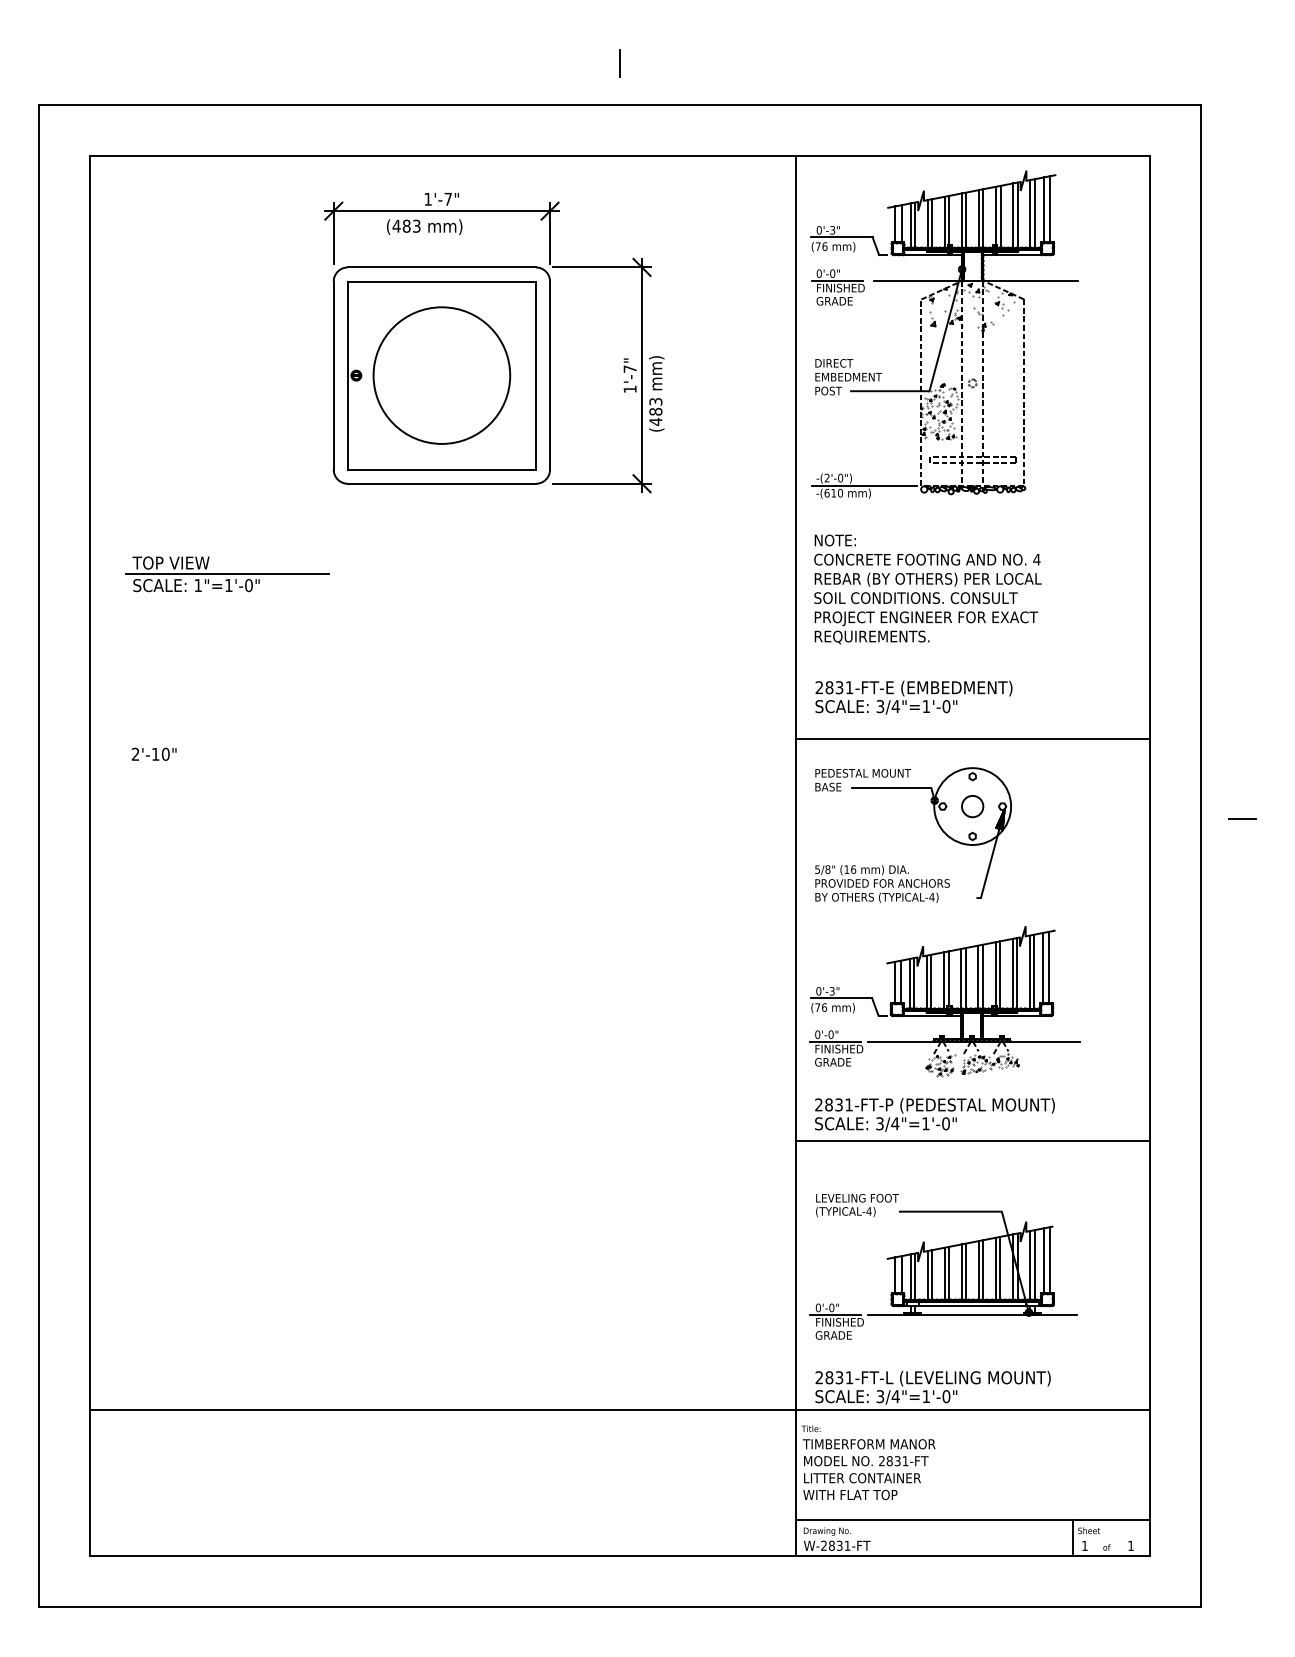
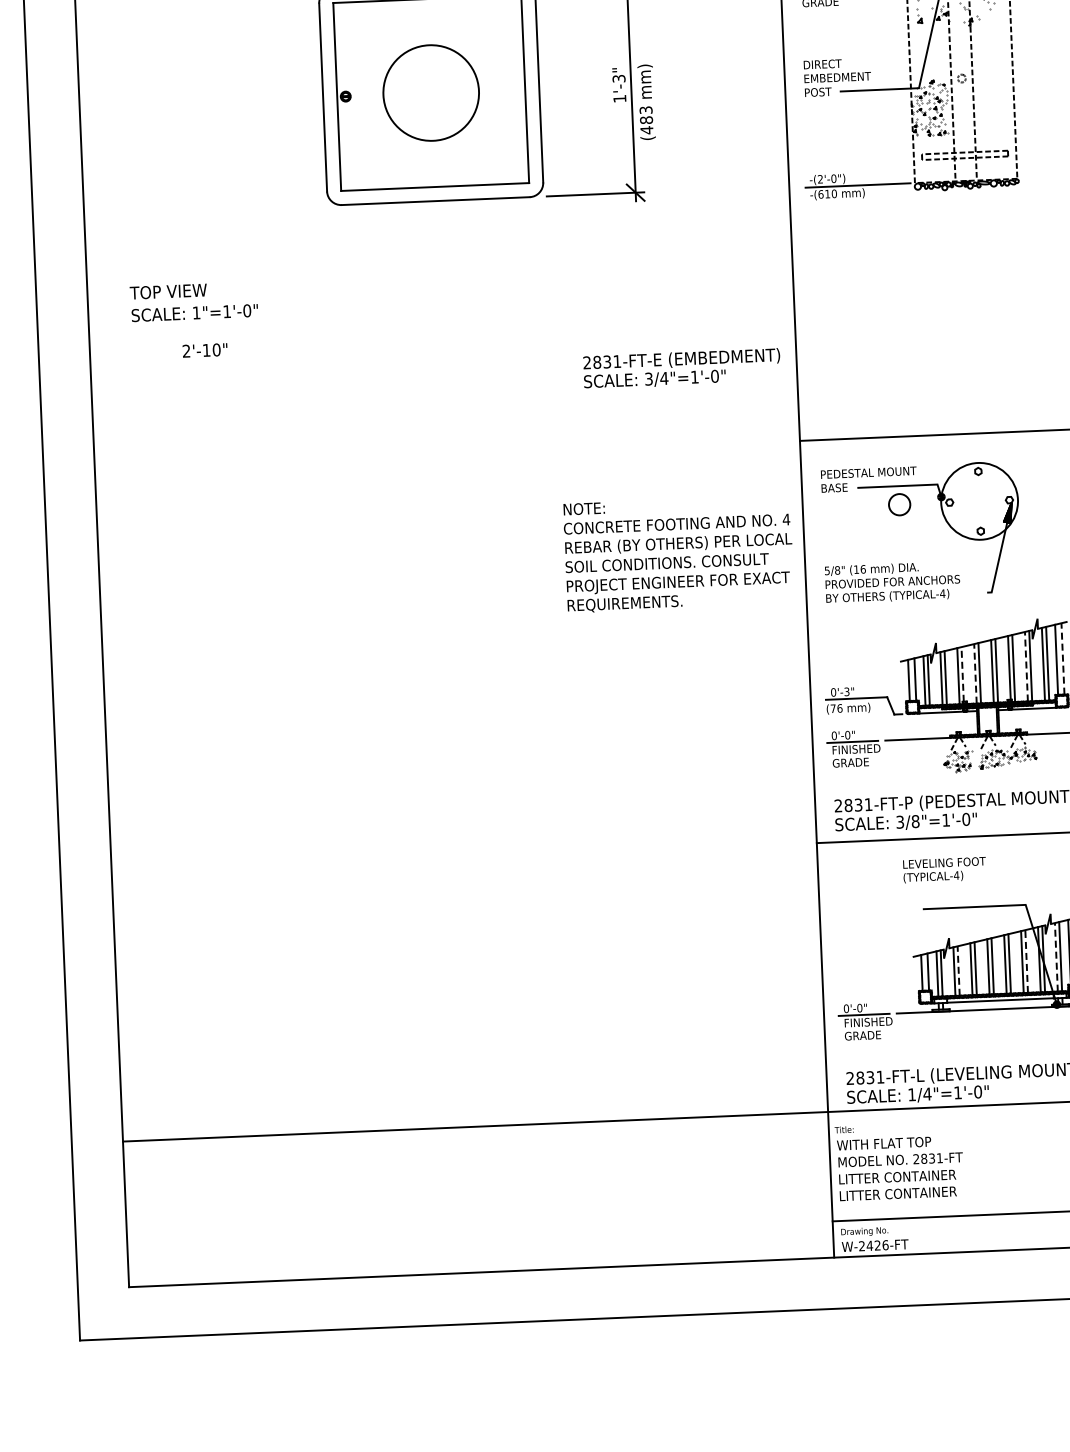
text: (629, 368) -> (618, 78), 1'-7" -> 1'-3"
circle: (441, 375) -> (430, 92), size x0.7
line: (226, 574) -> (224, 300), removed
text: (927, 589) -> (678, 553), moved
text: (913, 697) -> (681, 368), moved
text: (153, 753) -> (204, 349), moved
circle: (972, 806) -> (899, 504), moved
line: (1049, 967) -> (1063, 658), solid -> dashed
line: (1012, 973) -> (1026, 666), solid -> dashed
line: (948, 978) -> (962, 674), solid -> dashed
line: (961, 978) -> (975, 673), solid -> dashed
text: (895, 1123) -> (915, 821), 3/4"=1'-0" -> 3/8"=1'-0"
text: (857, 1205) -> (944, 870), moved
line: (1030, 1264) -> (1056, 956), solid -> dashed
line: (1000, 1267) -> (1026, 960), solid -> dashed
line: (932, 1274) -> (959, 970), solid -> dashed
text: (880, 1396) -> (912, 1094), 3/4"=1'-0" -> 1/4"=1'-0"
text: (868, 1444) -> (902, 1143), TIMBERFORM MANOR -> WITH FLAT TOP
text: (861, 1494) -> (897, 1193), WITH FLAT TOP -> LITTER CONTAINER
text: (839, 1545) -> (877, 1245), W-2831-FT -> W-2426-FT

